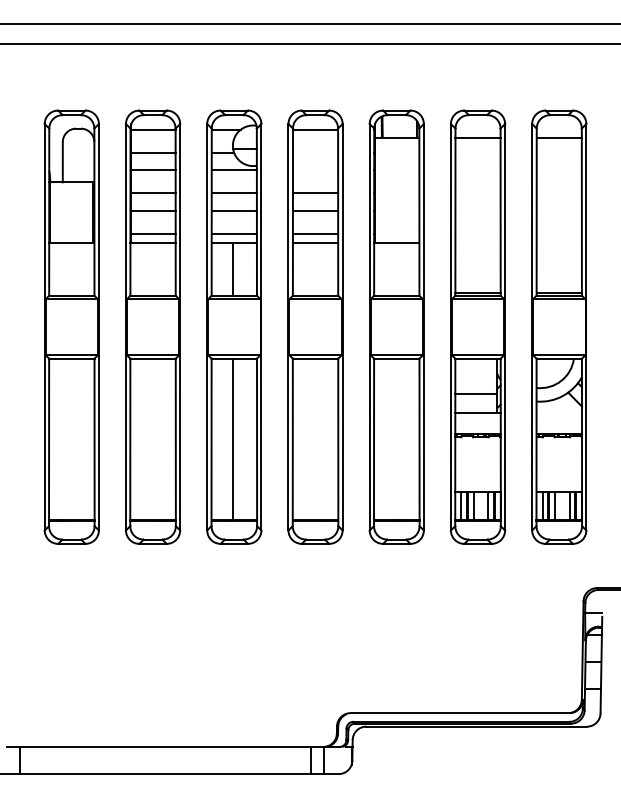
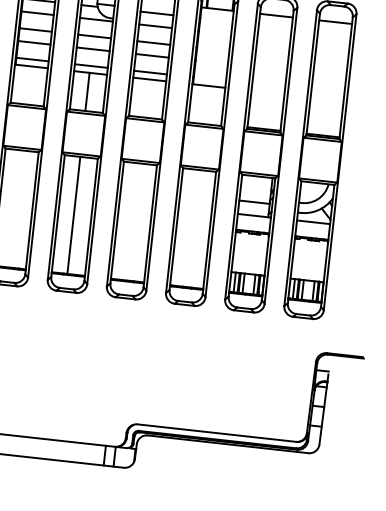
line: (315, 152) -> (156, 13), added
line: (315, 170) -> (155, 26), added
line: (559, 412) -> (313, 222), added

